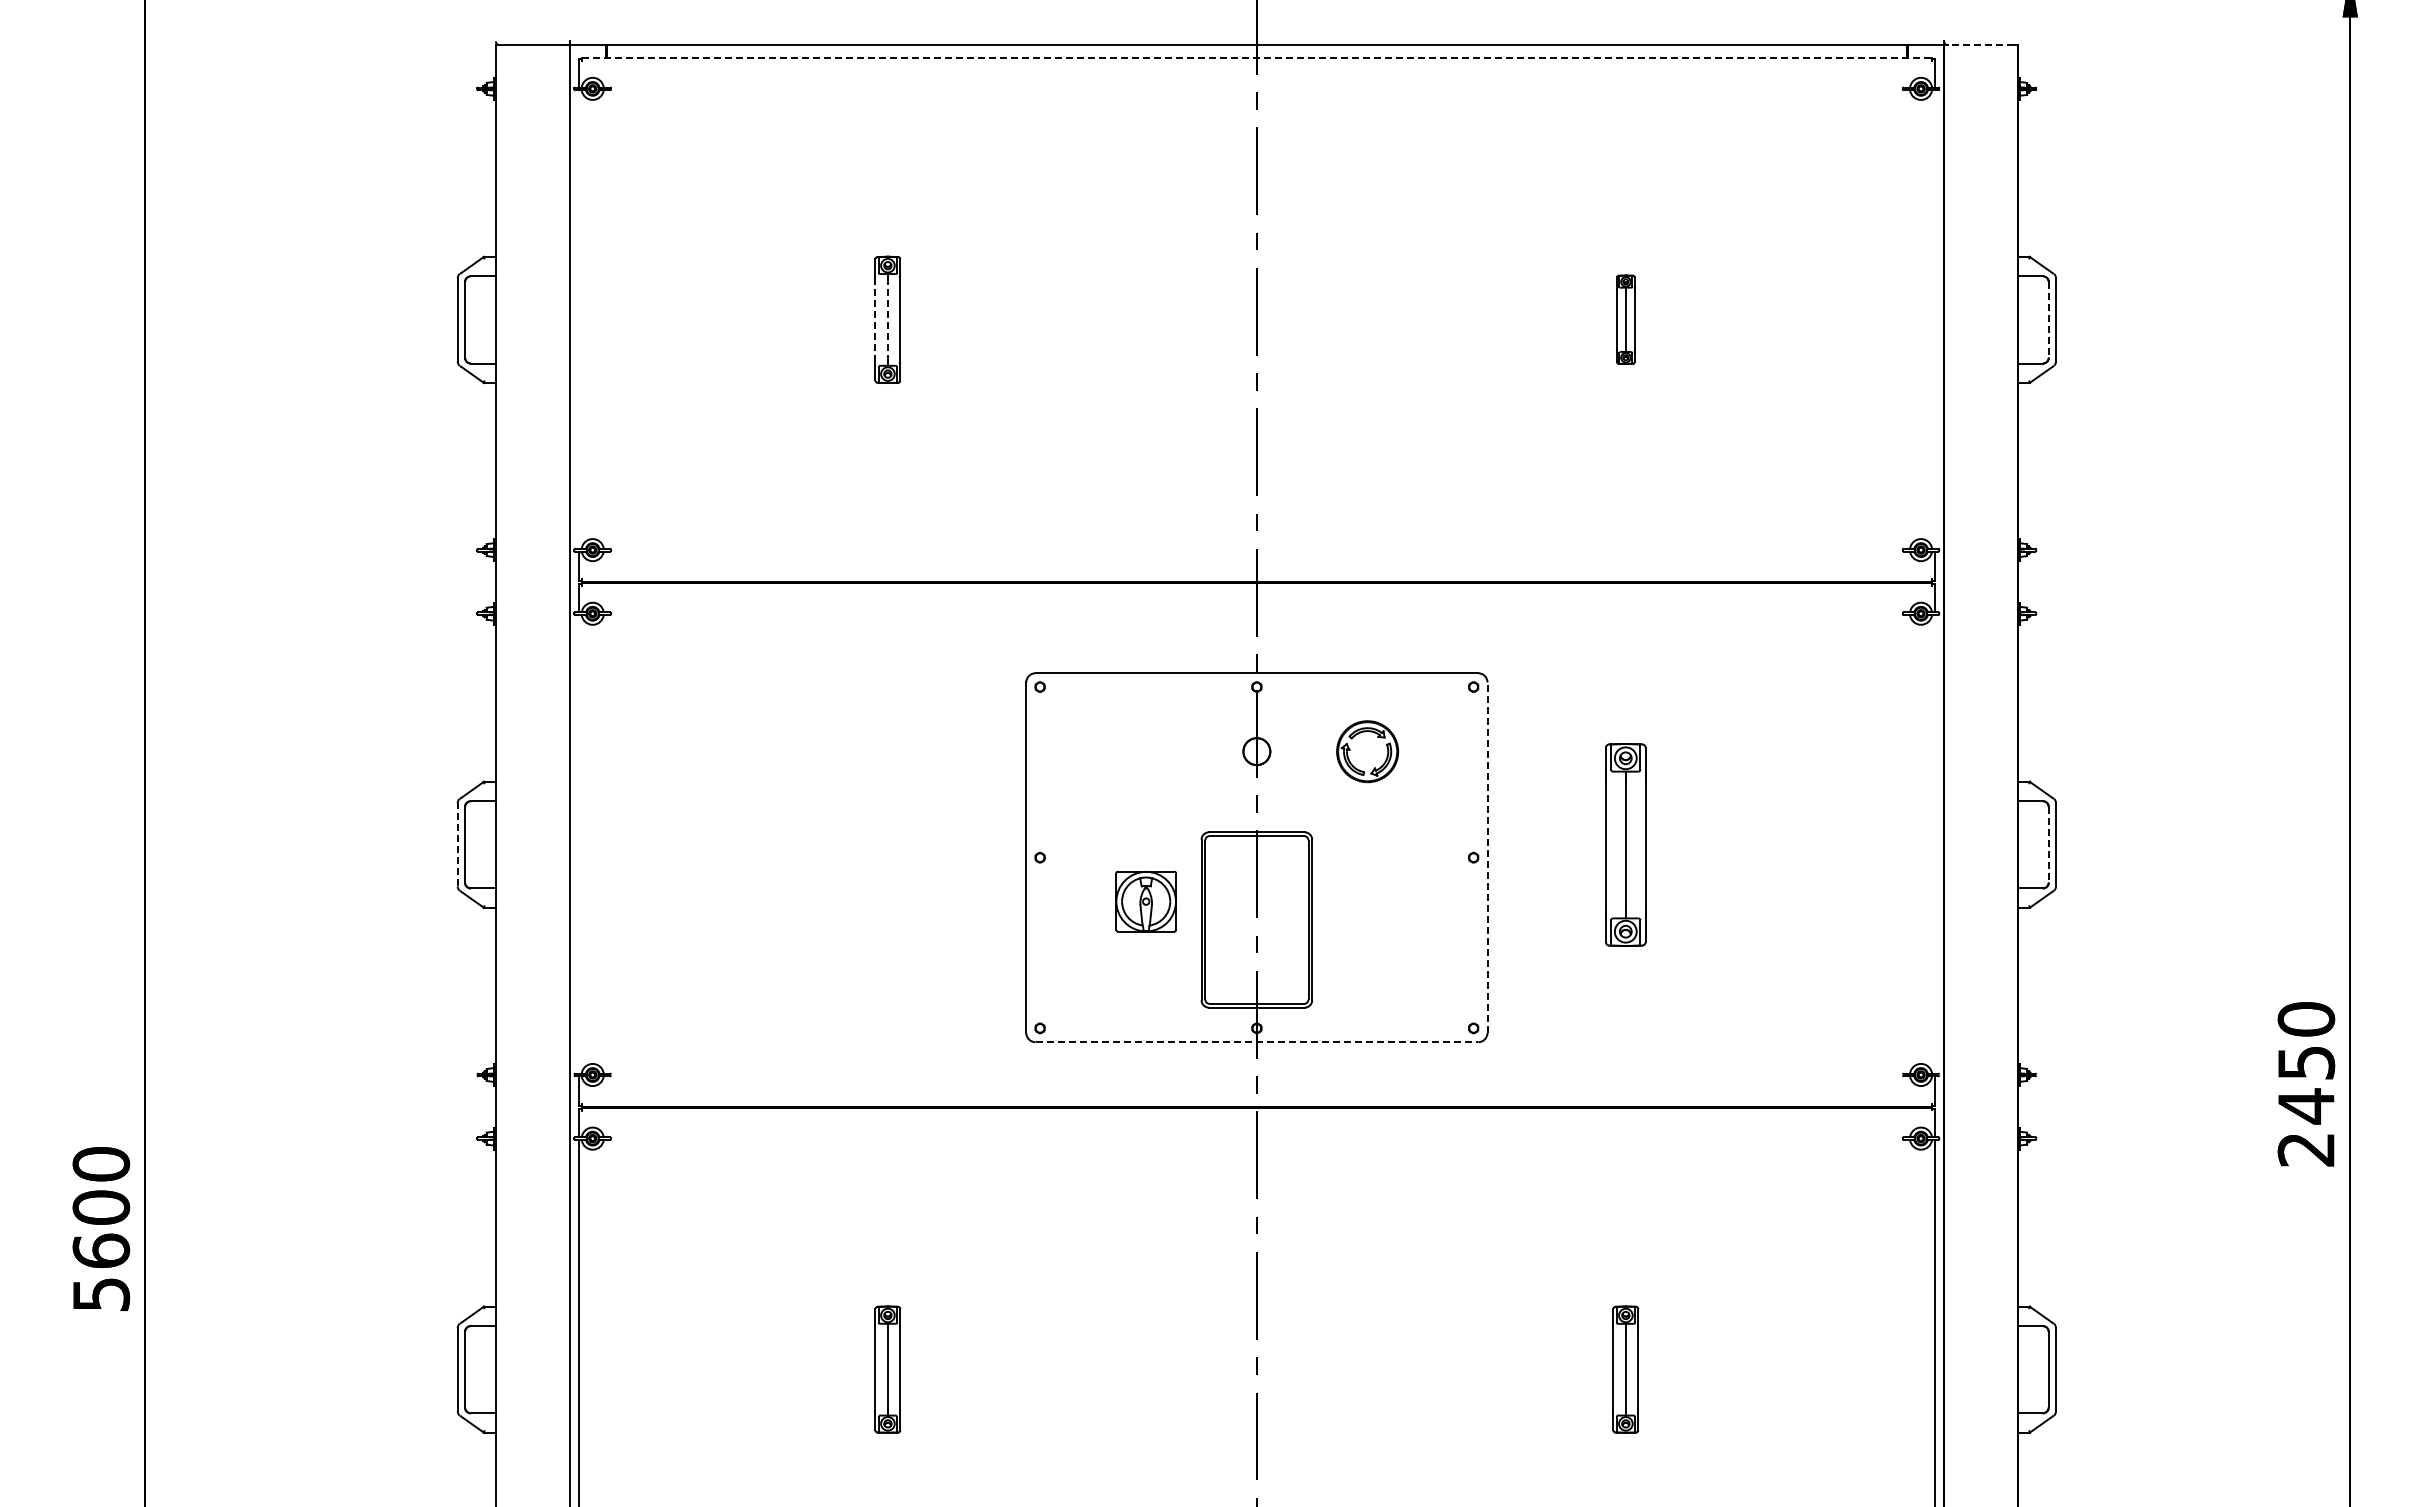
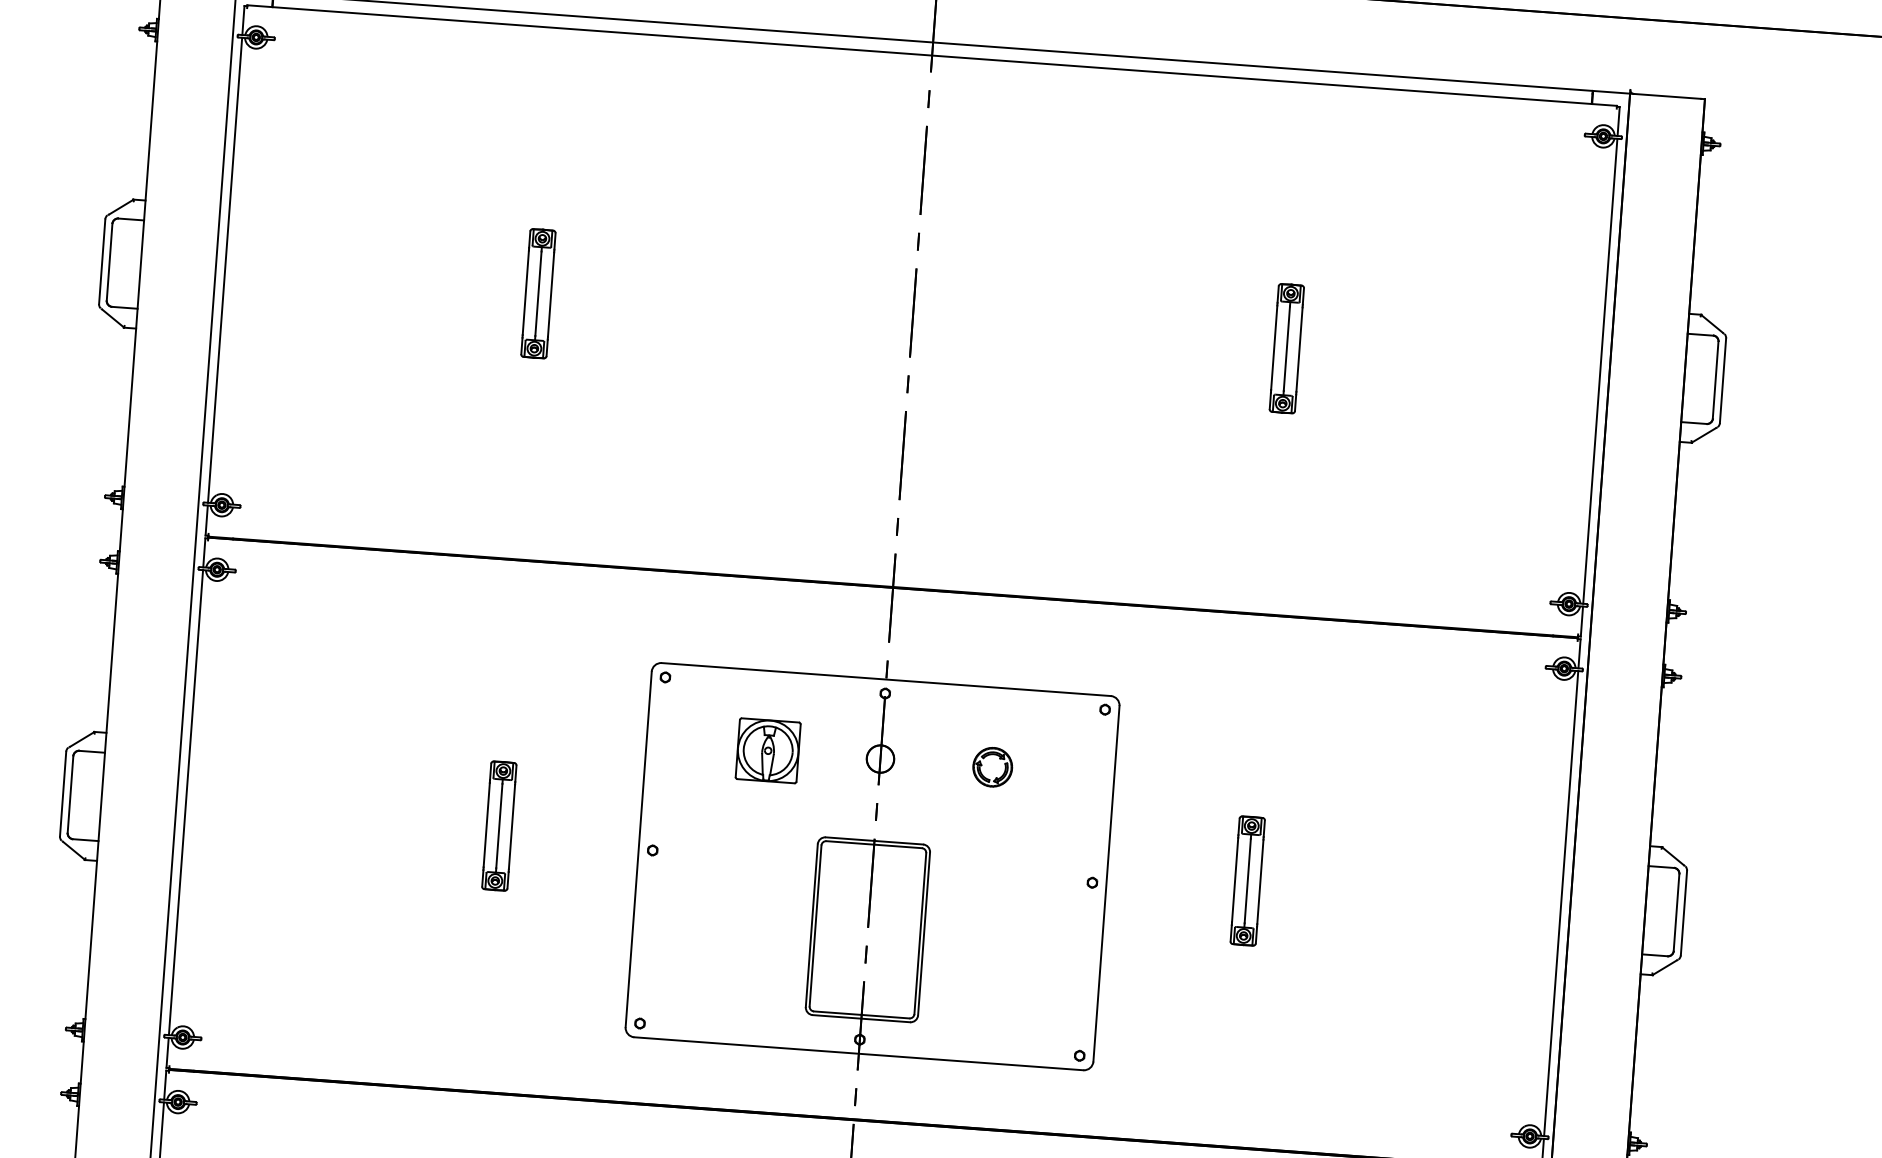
line: (1980, 45) -> (1666, 96), dashed -> solid
line: (1257, 57) -> (932, 55), dashed -> solid
line: (578, 319) -> (224, 270), added
line: (875, 319) -> (525, 292), dashed -> solid
line: (887, 319) -> (538, 293), dashed -> solid
part: (1625, 319) -> (1286, 348), size x1.43
line: (1934, 319) -> (1599, 371), added
line: (2048, 319) -> (1715, 379), dashed -> solid
part: (1367, 751) -> (992, 767), size x0.62
line: (457, 844) -> (62, 793), dashed -> solid
line: (578, 844) -> (185, 802), added
part: (887, 844) -> (498, 825), added
part: (1625, 844) -> (1247, 880), size x0.62
line: (1934, 844) -> (1560, 903), added
line: (2048, 844) -> (1676, 912), dashed -> solid
line: (1487, 857) -> (1106, 883), dashed -> solid
part: (1145, 901) -> (767, 750), moved
line: (1257, 1042) -> (859, 1054), dashed -> solid

